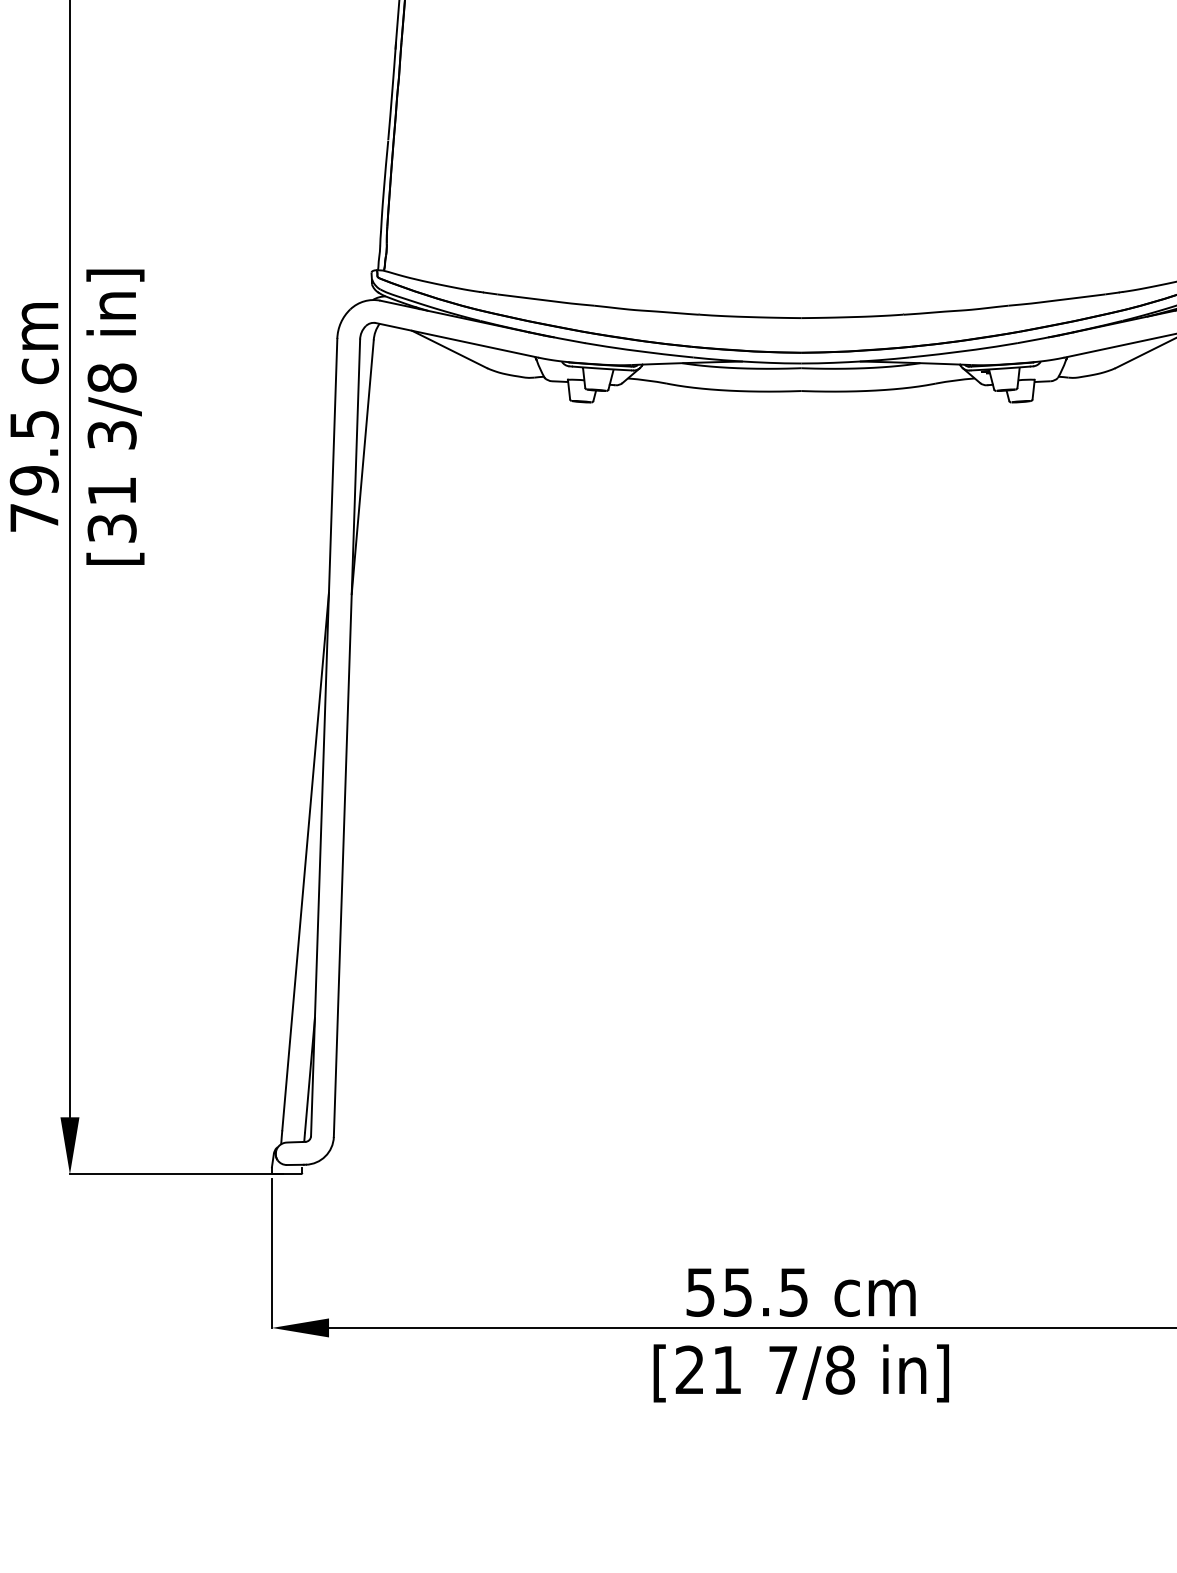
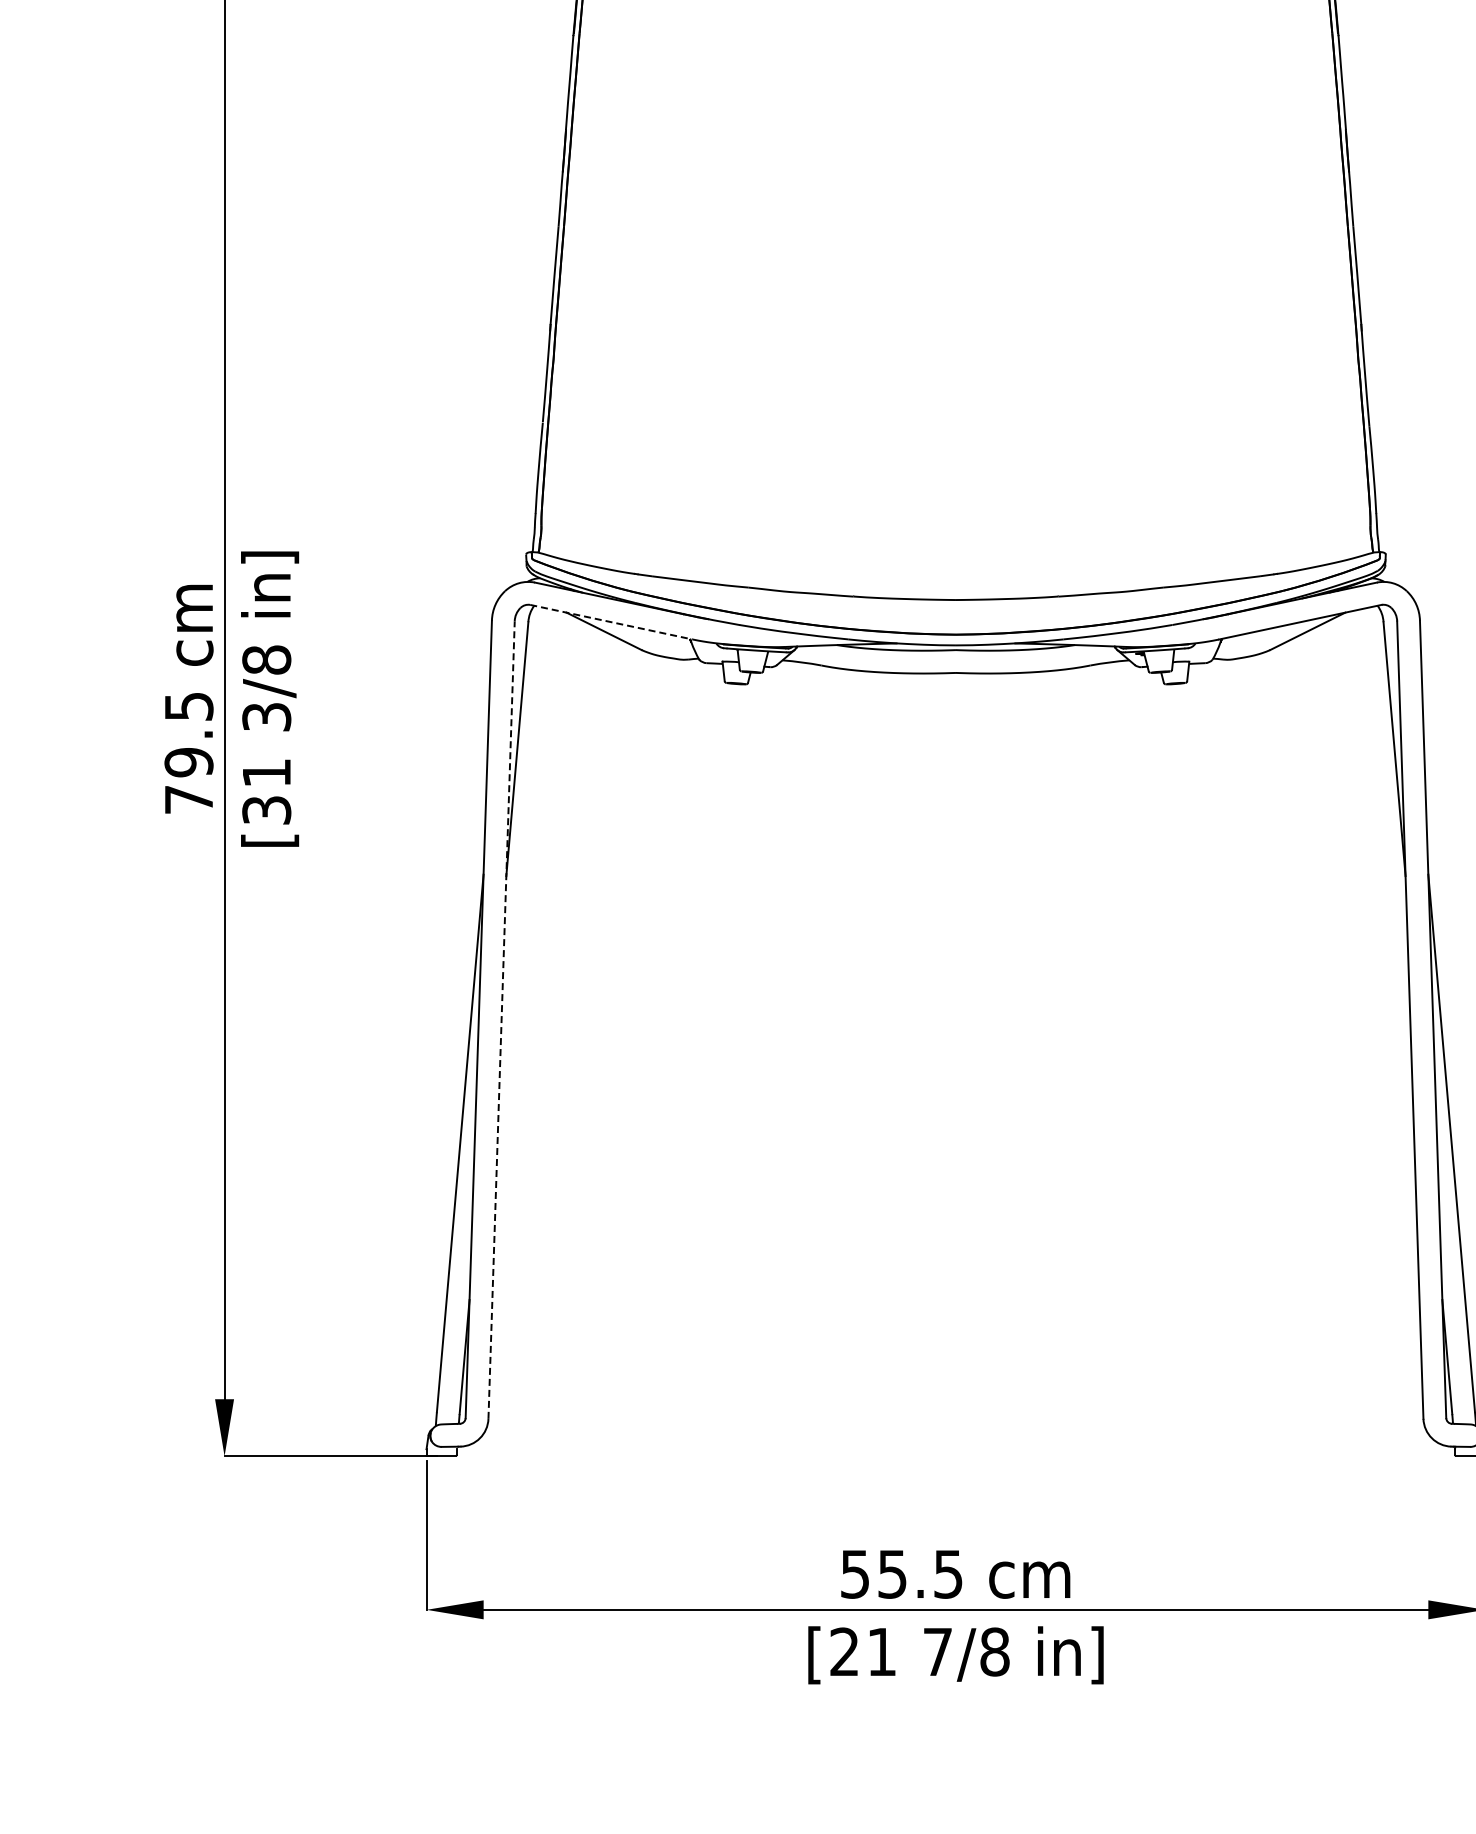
line: (456, 340) -> (611, 622), solid -> dashed
line: (346, 738) -> (501, 1020), solid -> dashed

